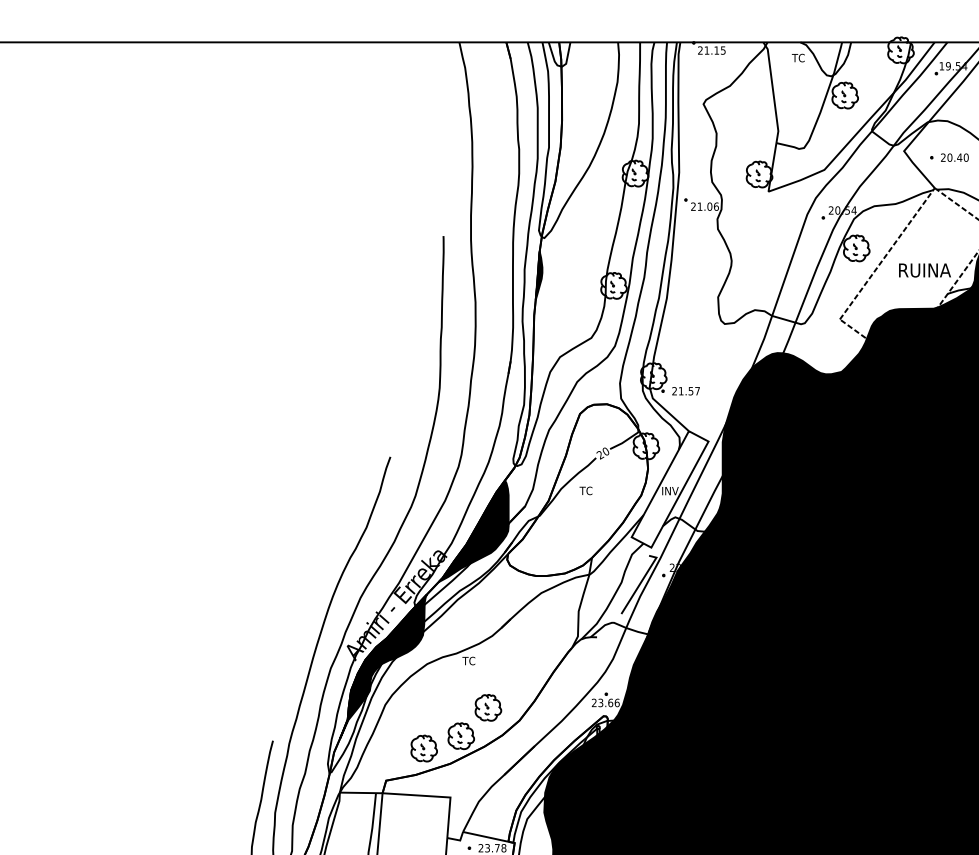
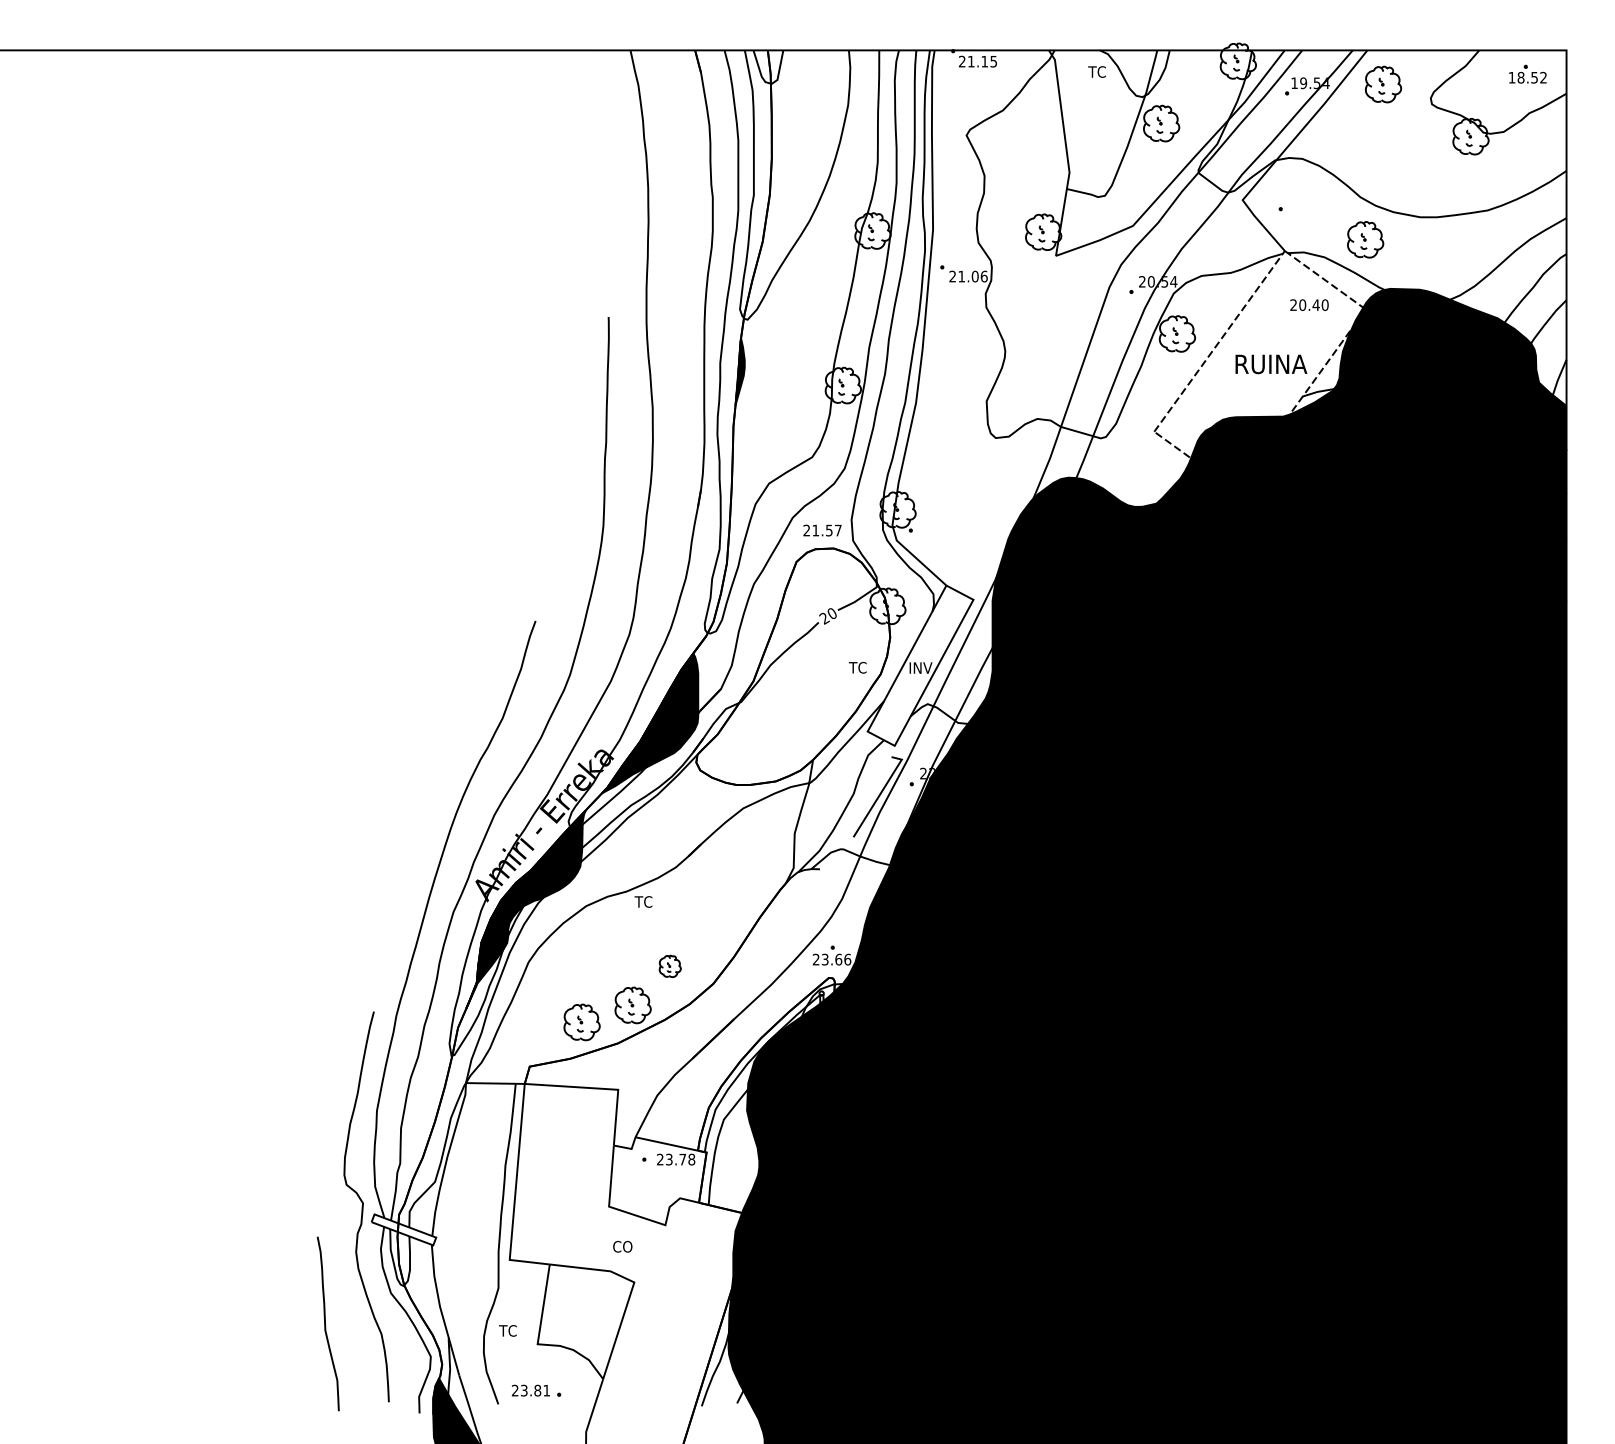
text: (954, 157) -> (1309, 304), moved
text: (686, 391) -> (822, 530), moved
text: (585, 490) -> (857, 667), moved
part: (487, 707) -> (669, 966), size x0.6

